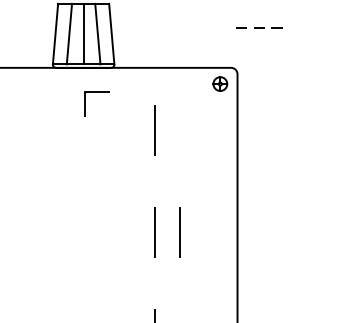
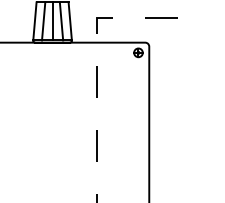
line: (255, 27) -> (160, 17), dashed -> solid
line: (96, 93) -> (104, 18), moved
line: (179, 231) -> (112, 145), removed

